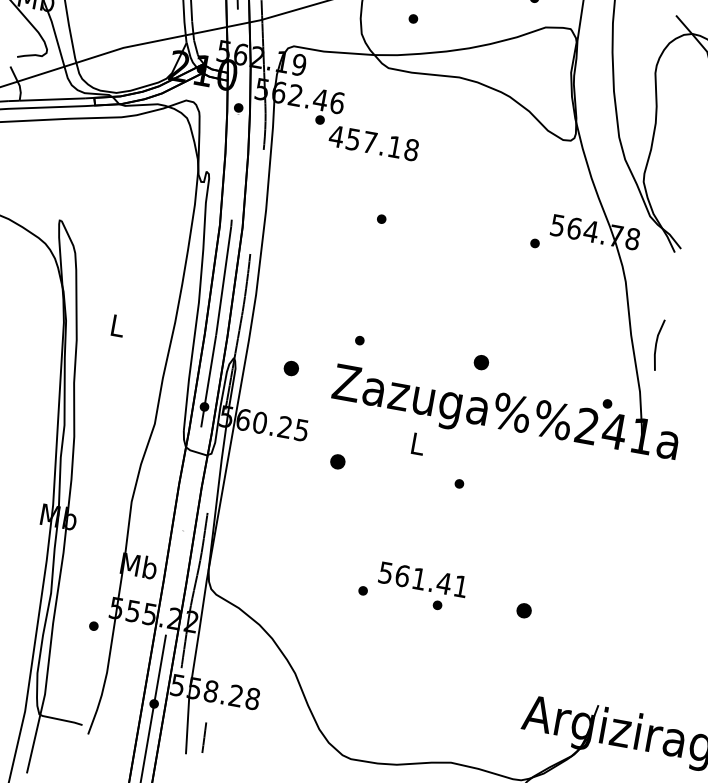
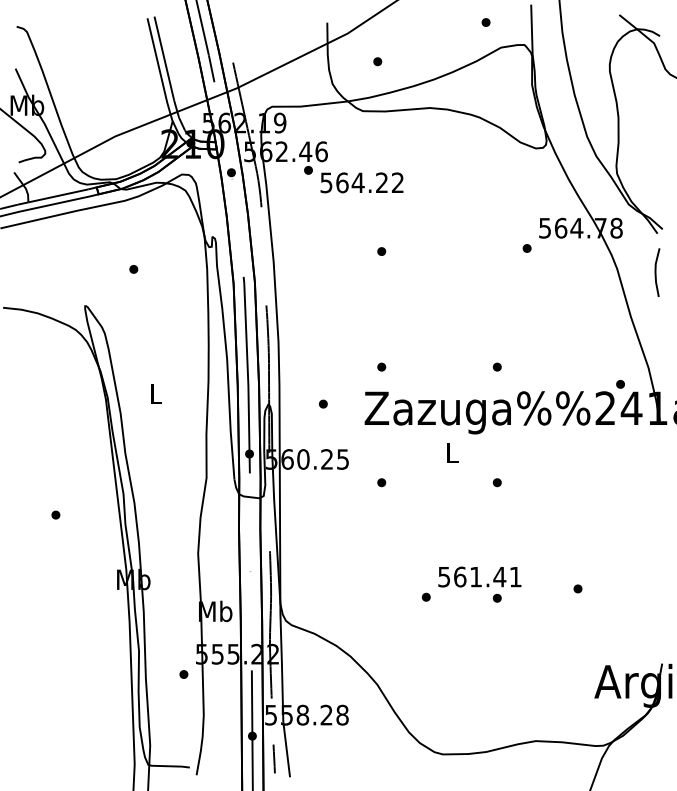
text: (373, 142) -> (361, 182), 457.18 -> 564.22
part: (117, 191) -> (133, 269), added
line: (657, 344) -> (656, 272), moved
part: (480, 361) -> (496, 366), size x0.62
part: (291, 367) -> (323, 403), size x0.62
part: (337, 461) -> (381, 482), size x0.62
part: (523, 610) -> (577, 588), size x0.62
line: (203, 737) -> (273, 758), moved

